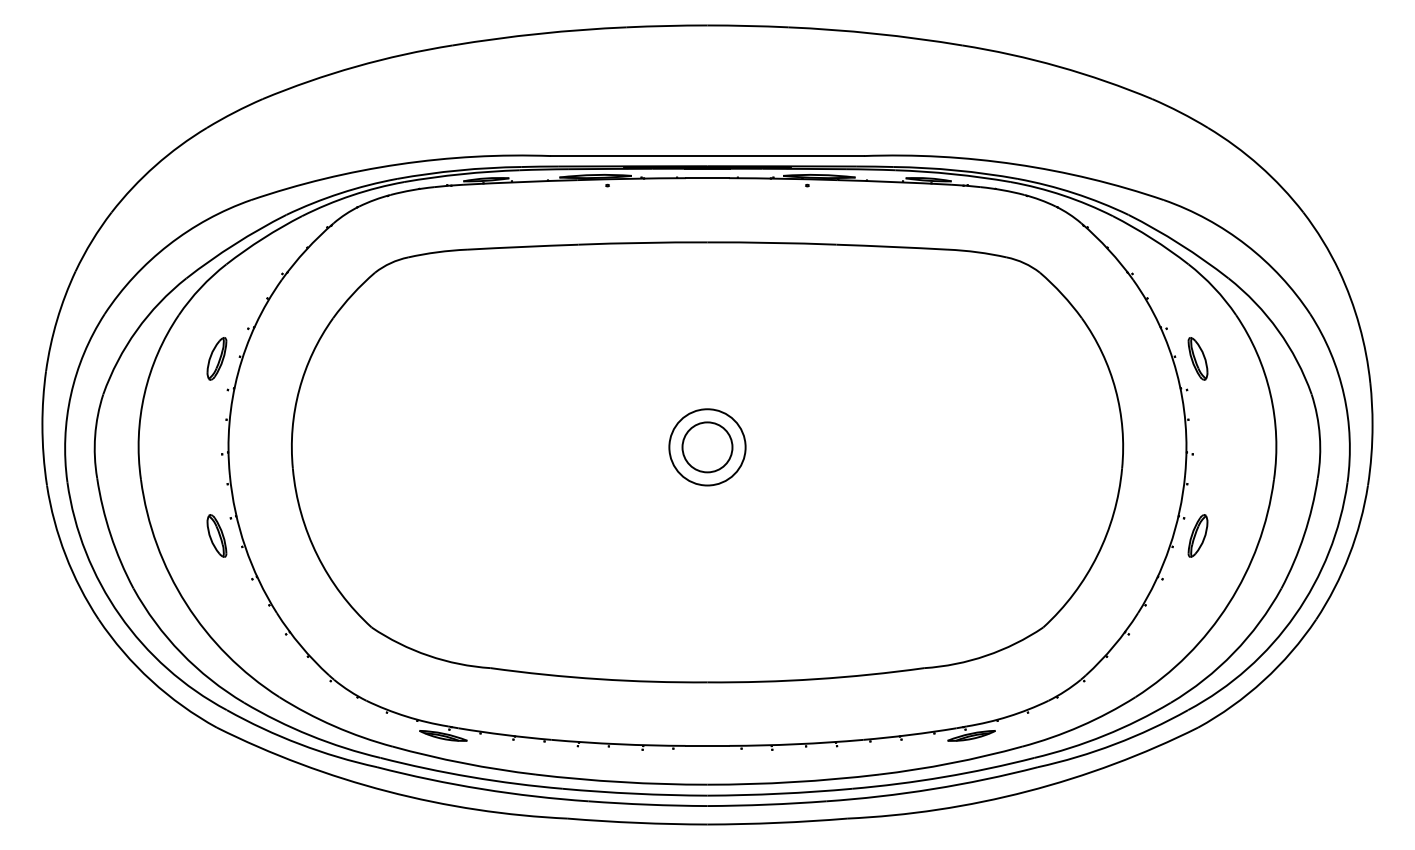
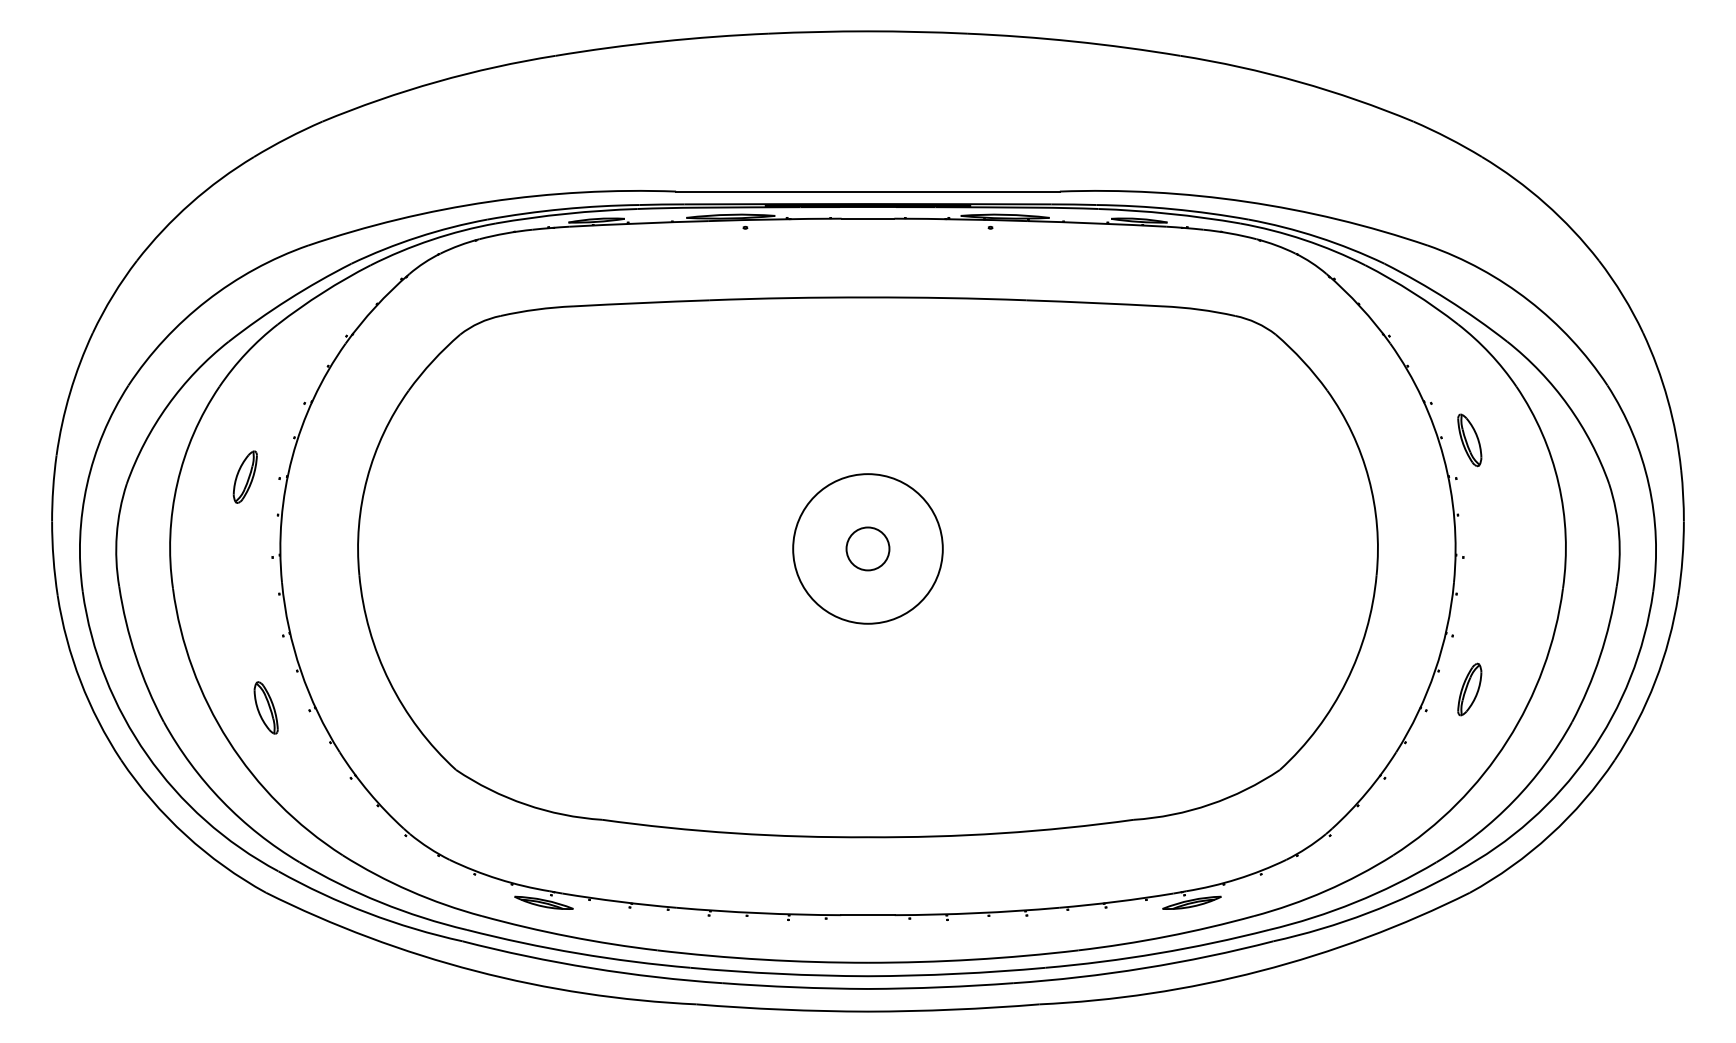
part: (216, 358) -> (244, 476), moved
circle: (707, 447) -> (868, 549), size x0.7
circle: (707, 447) -> (868, 549), size x1.6
part: (216, 535) -> (265, 707), moved
part: (1197, 535) -> (1469, 688), moved

